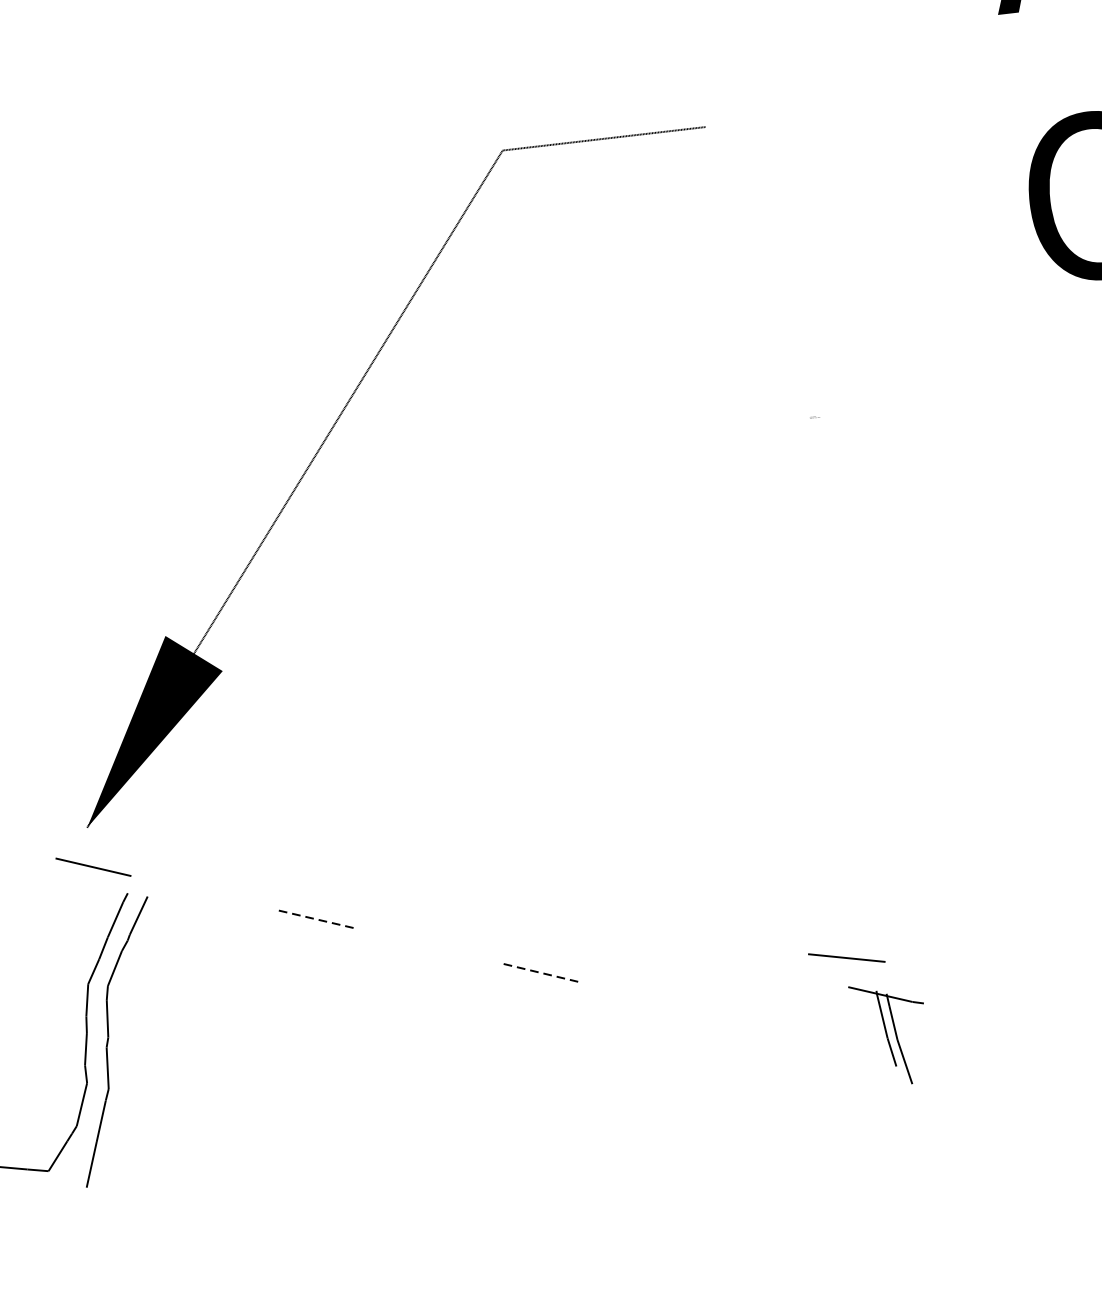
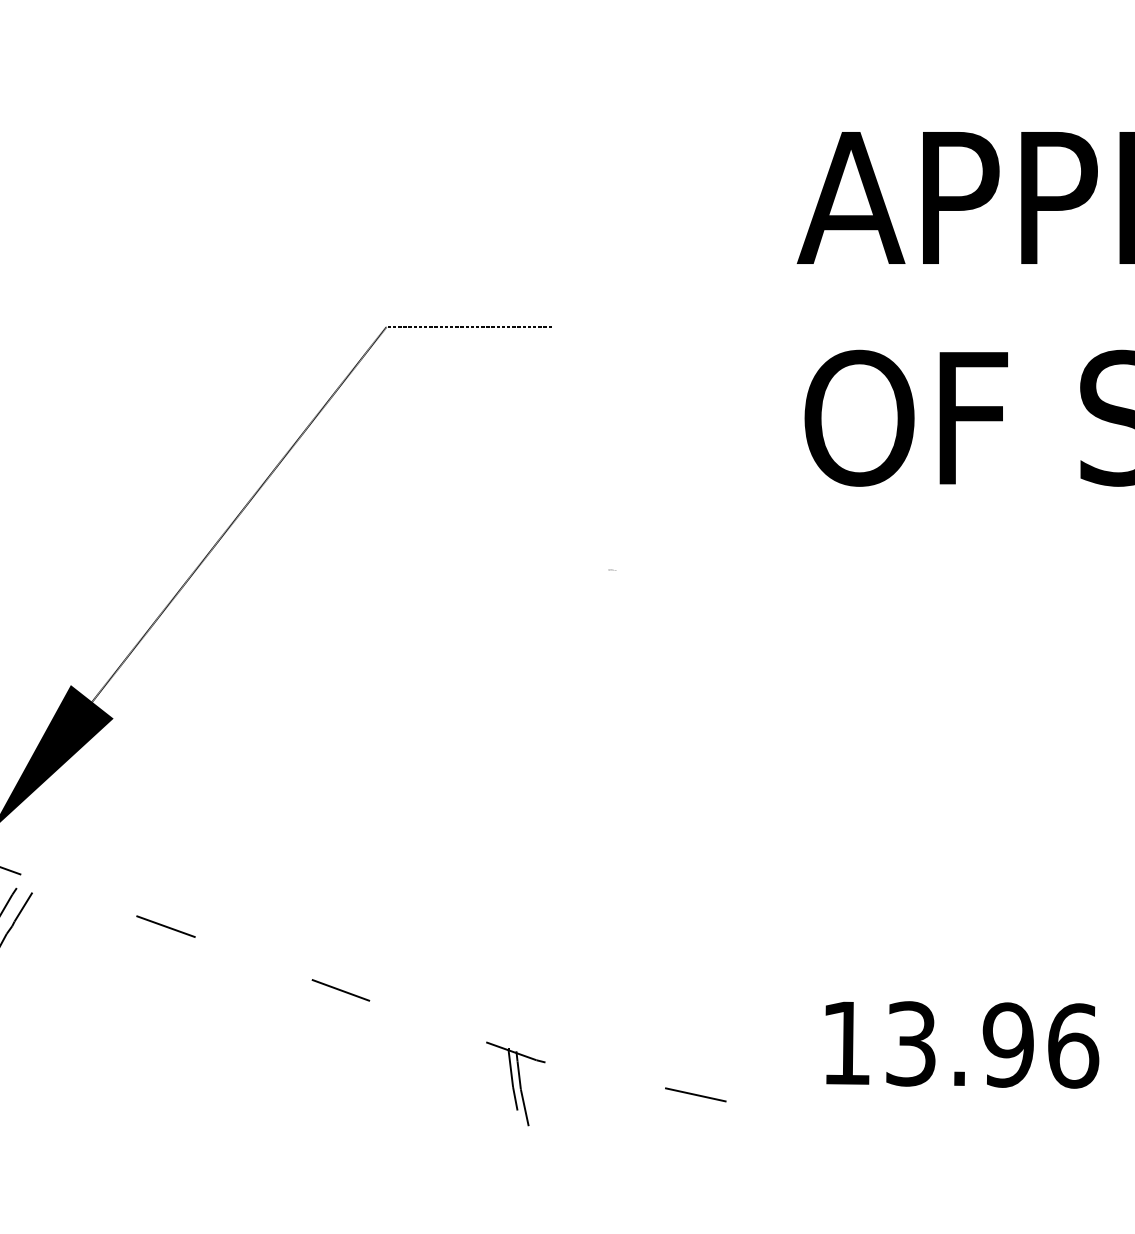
line: (317, 919) -> (166, 926), dashed -> solid
line: (846, 957) -> (695, 1094), moved
line: (540, 973) -> (340, 990), dashed -> solid
part: (890, 1033) -> (515, 1083), moved

